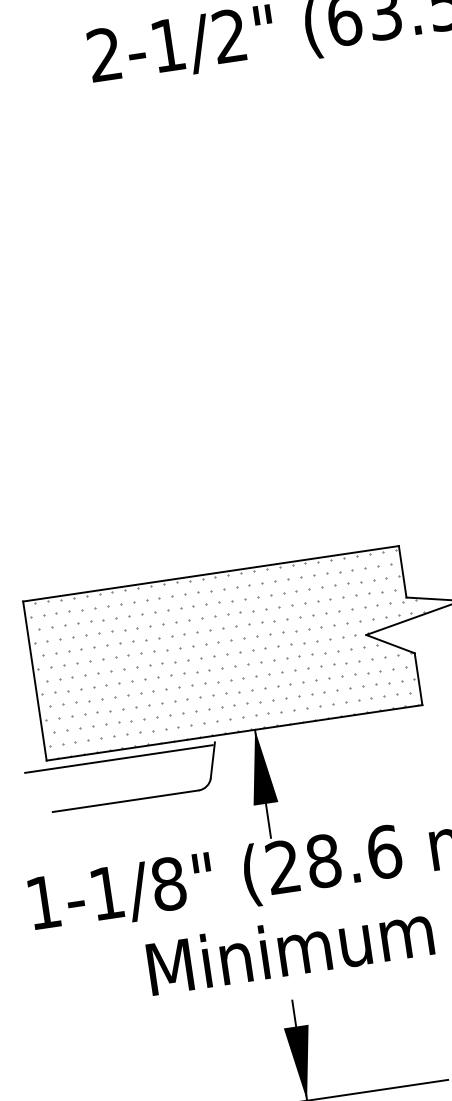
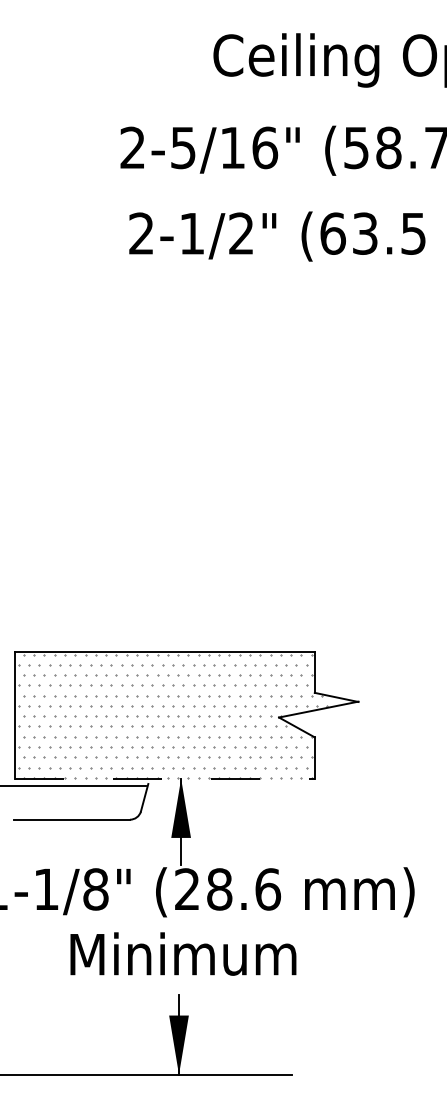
line: (235, 732) -> (165, 778), solid -> dashed

